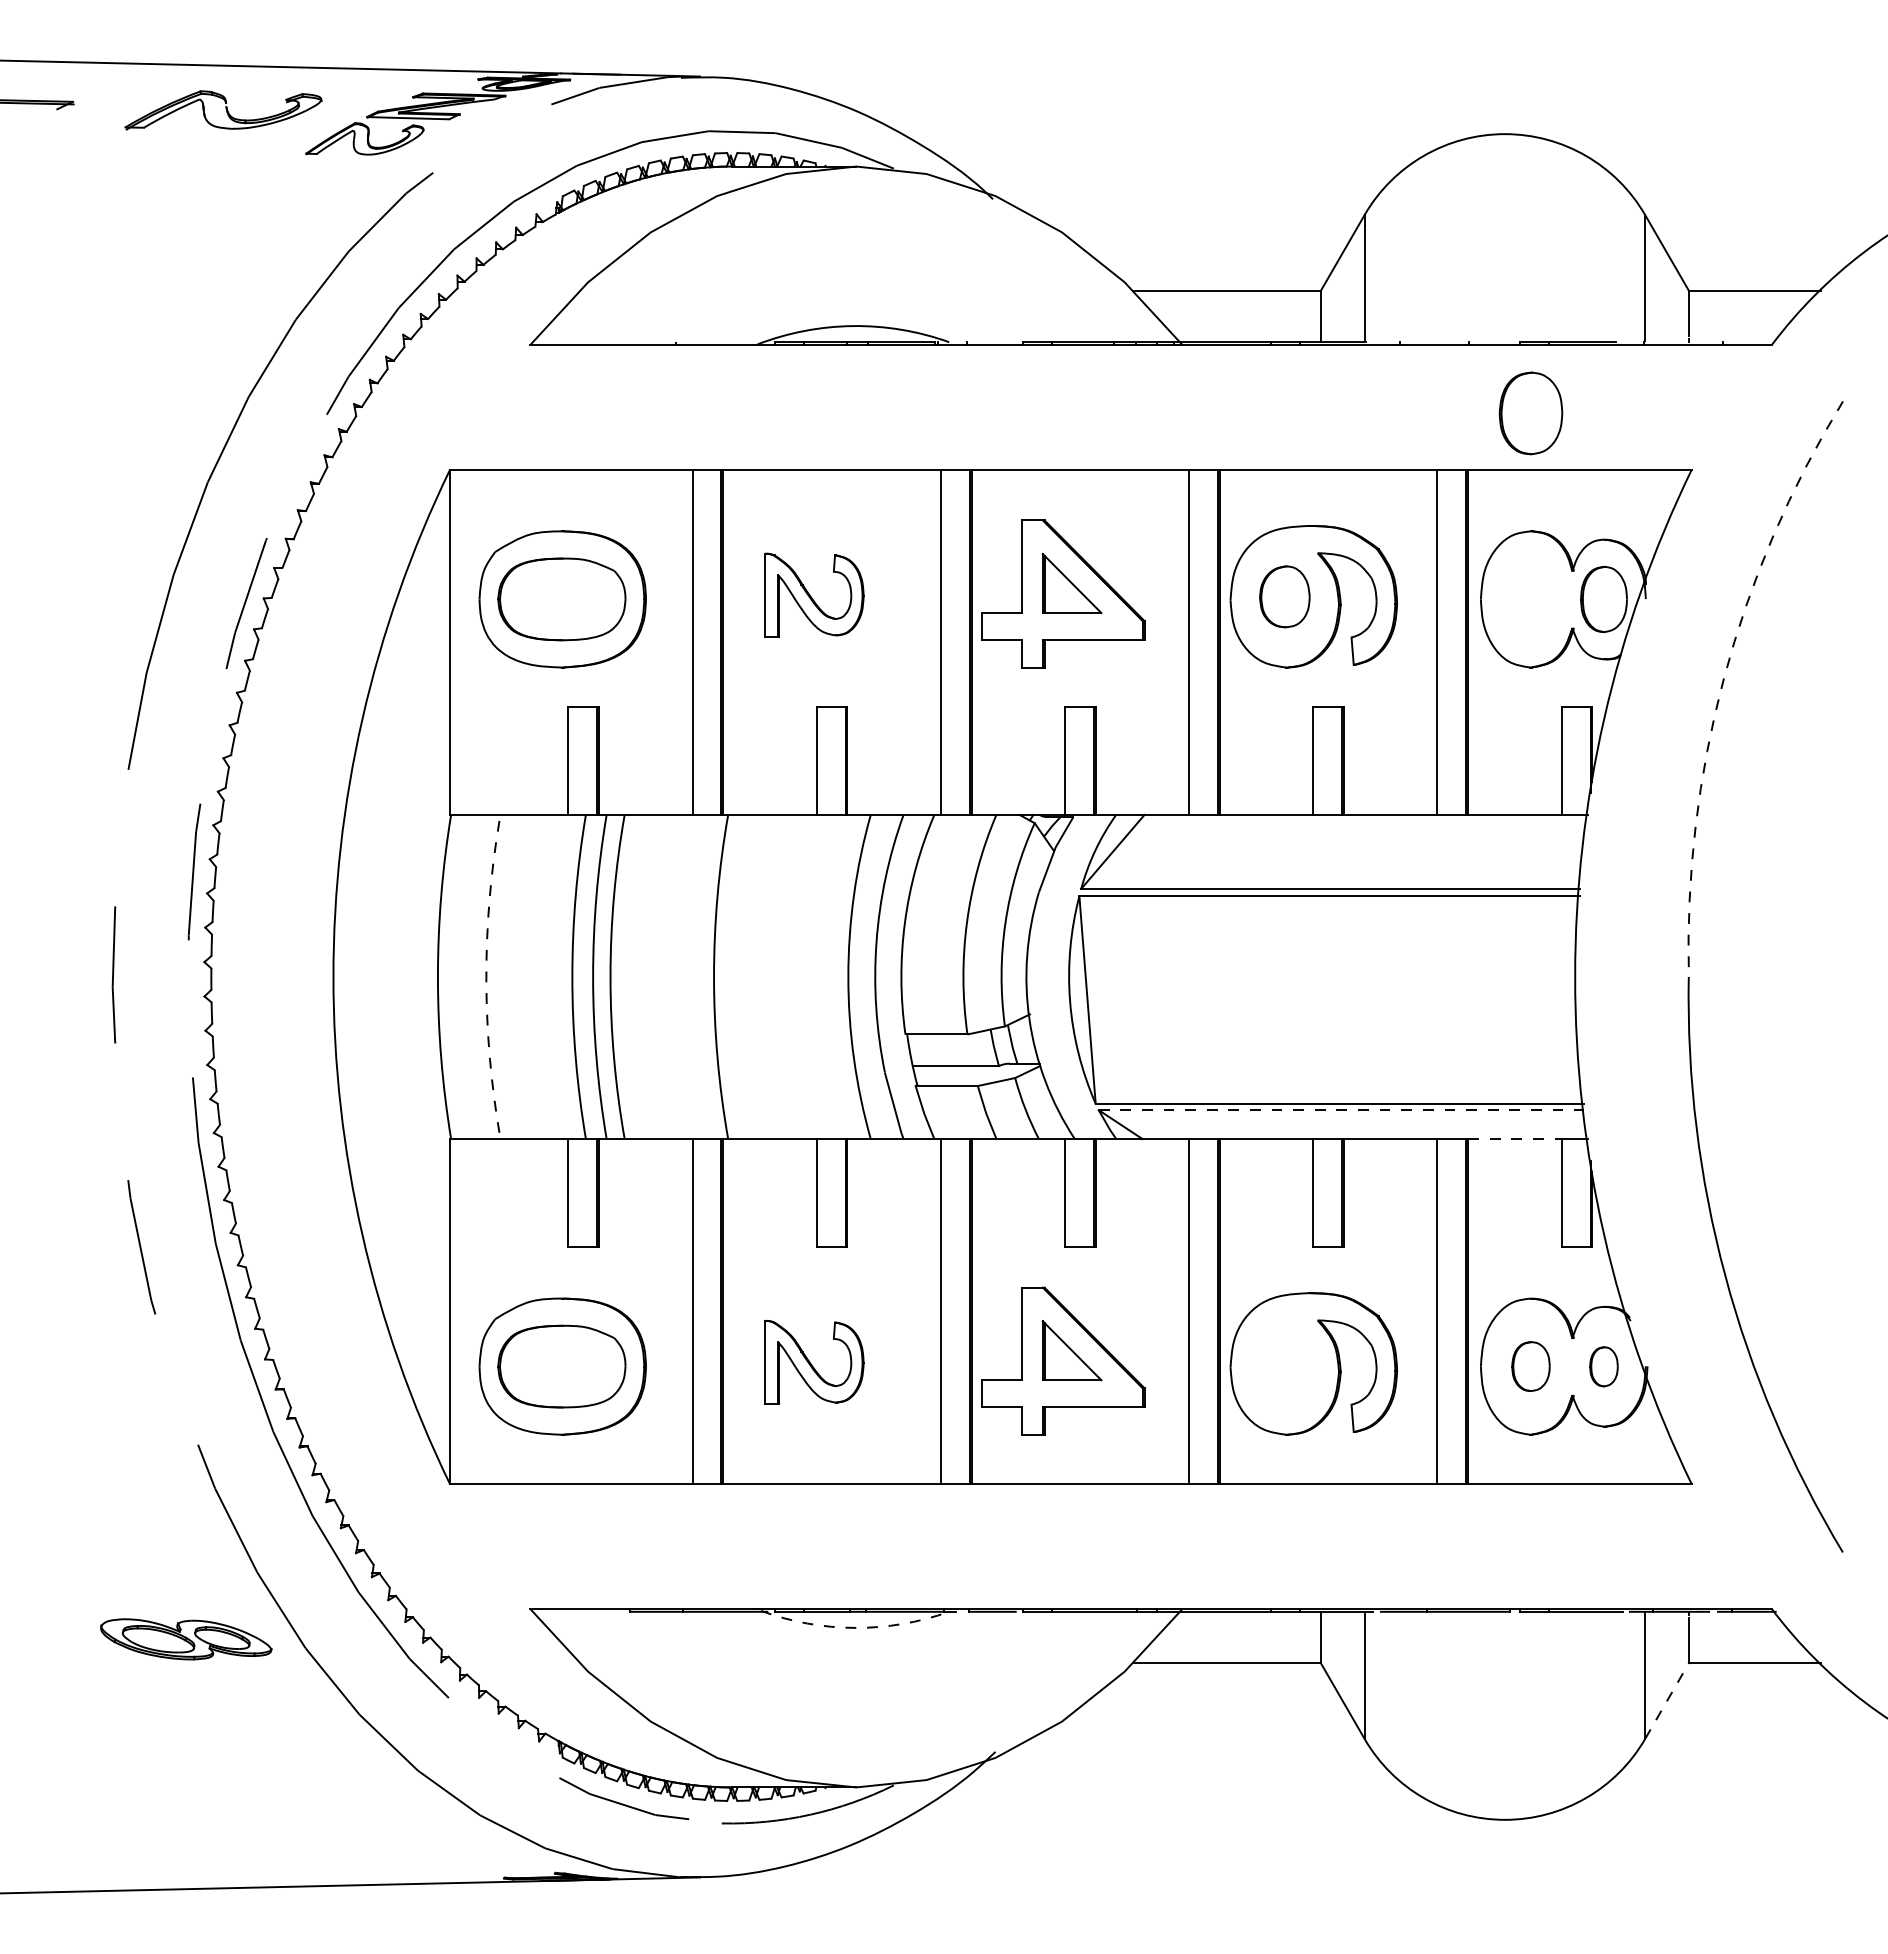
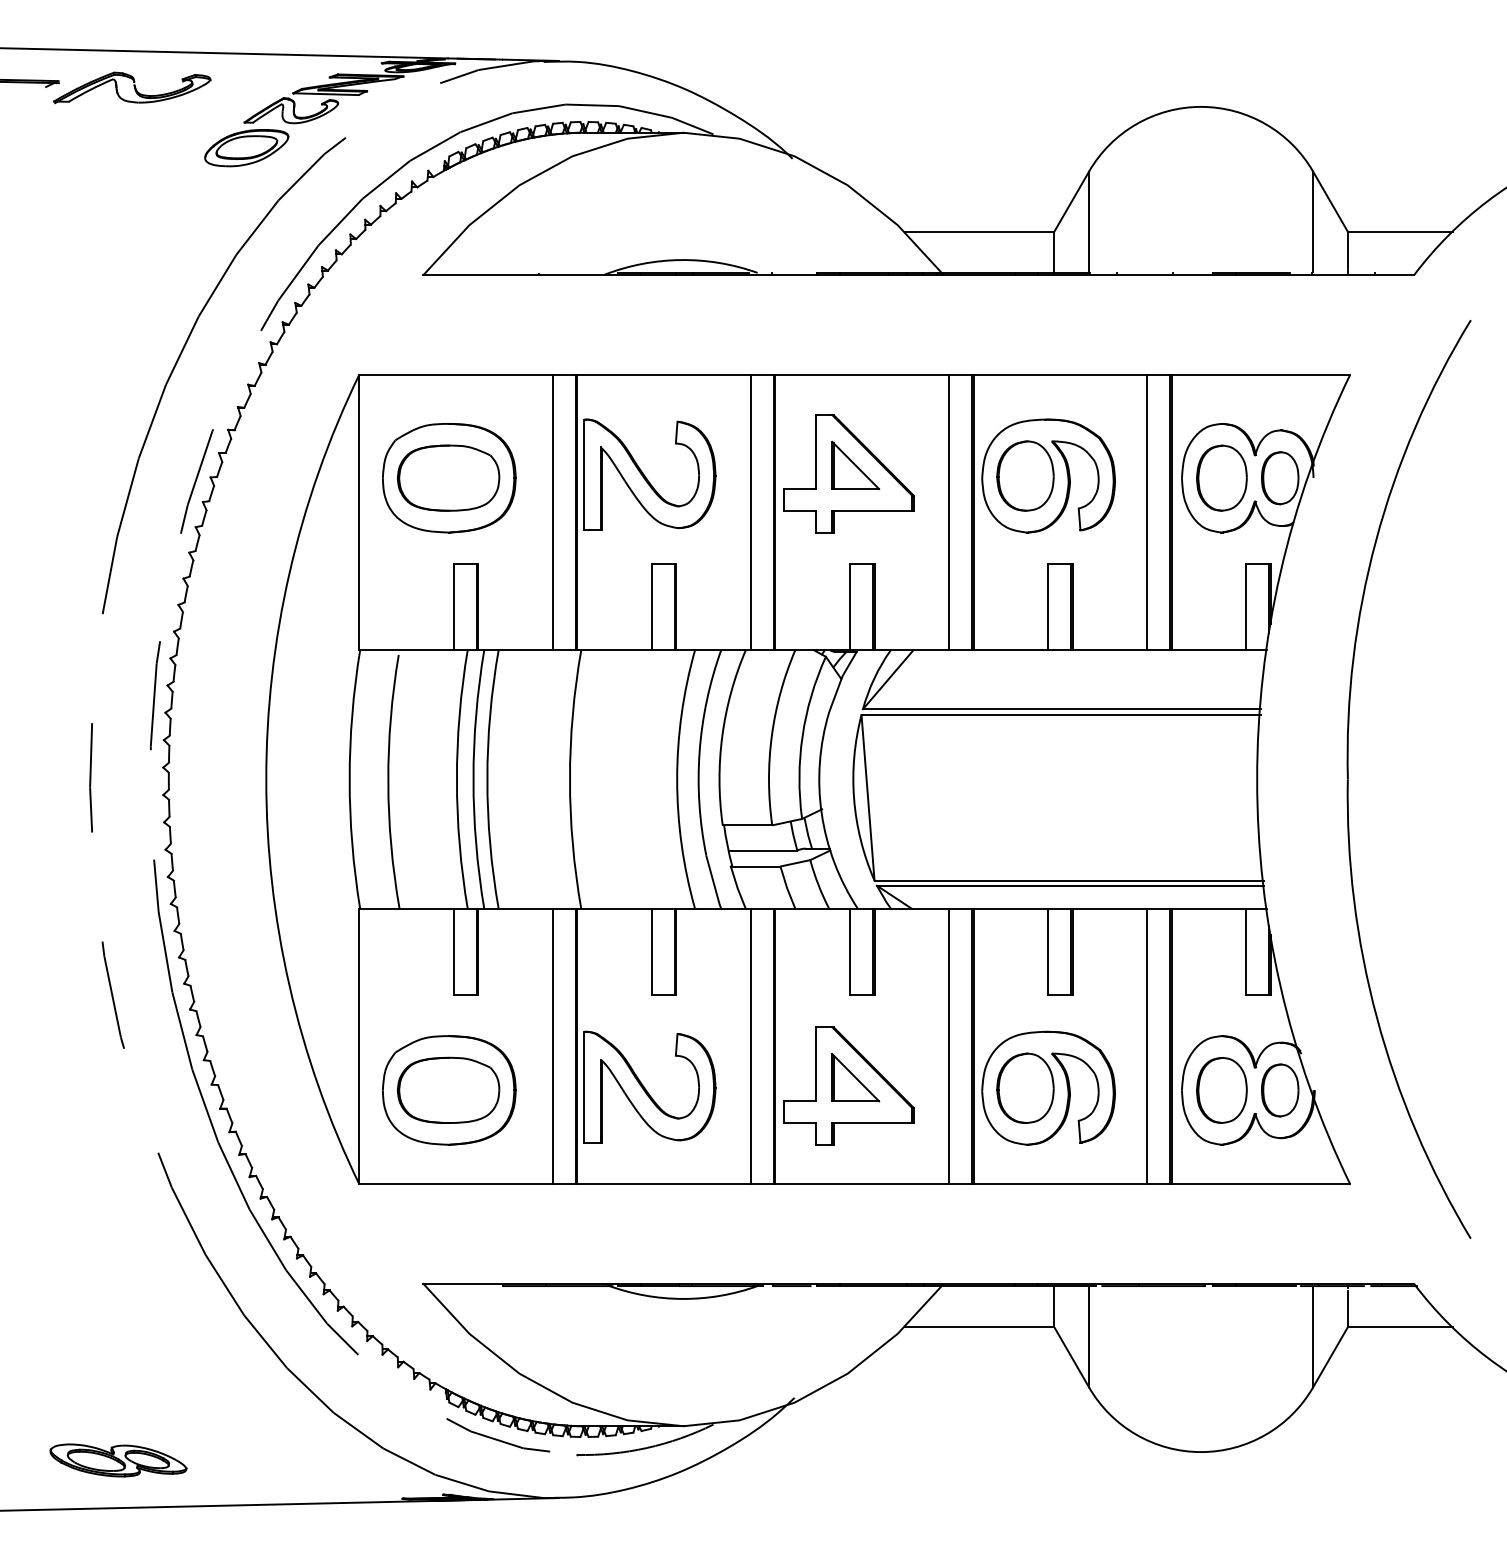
part: (223, 110) -> (132, 88), moved
part: (308, 185) -> (246, 147), added
part: (1530, 413) -> (1221, 478), moved
part: (814, 595) -> (650, 475), size x1.67
part: (1284, 596) -> (1025, 475), size x1.43
arc: (1724, 677) -> (1376, 540), dashed -> solid
arc: (486, 980) -> (388, 782), dashed -> solid
line: (1341, 1110) -> (1070, 886), dashed -> solid
line: (1514, 1139) -> (1208, 909), dashed -> solid
part: (814, 1362) -> (650, 1087), size x1.67
part: (1284, 1363) -> (1025, 1087), added
part: (1530, 1366) -> (1221, 1090), size x1.67
part: (1603, 1366) -> (1279, 1090), size x1.67
arc: (855, 1627) -> (682, 1298), dashed -> solid
part: (186, 1639) -> (118, 1460), moved
line: (1667, 1700) -> (1330, 1356), dashed -> solid

